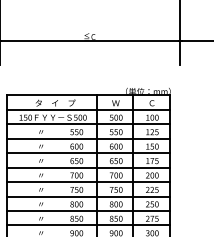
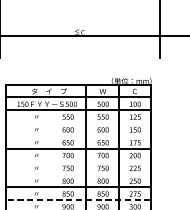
line: (88, 138) -> (78, 122), removed
line: (88, 153) -> (78, 136), removed
line: (88, 182) -> (78, 161), removed
line: (88, 196) -> (78, 174), removed
line: (87, 225) -> (77, 199), solid -> dashed

